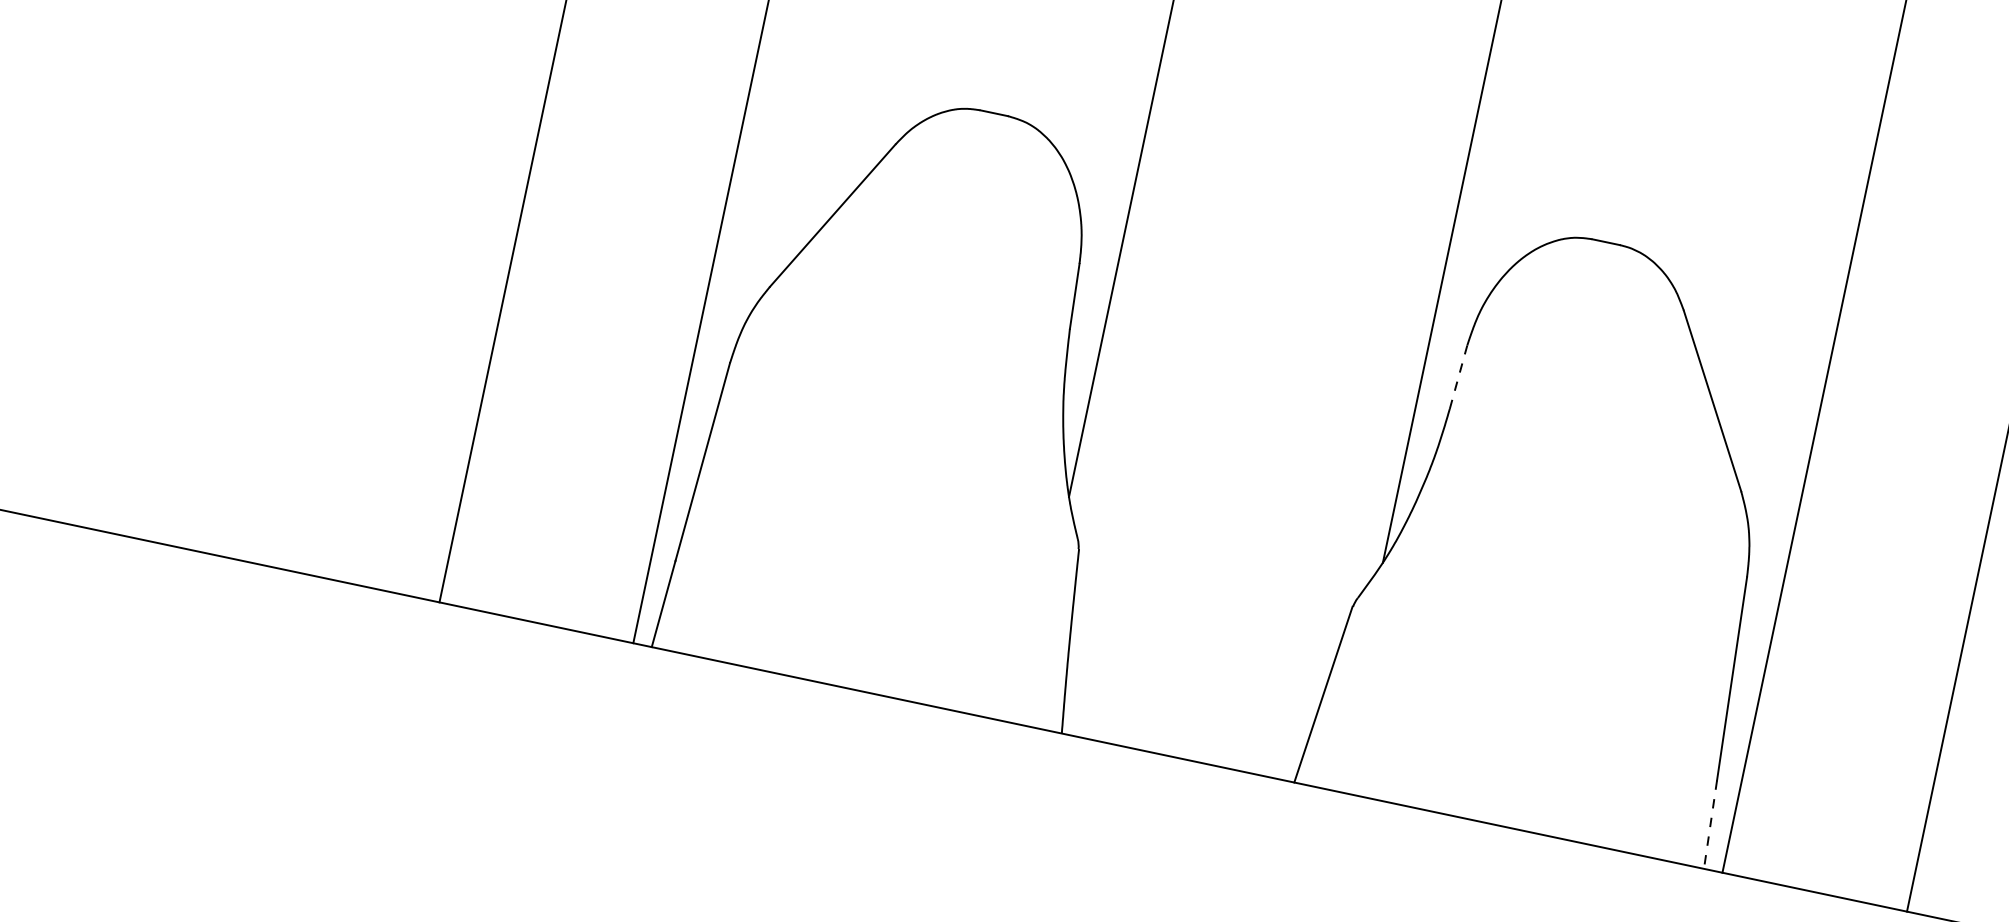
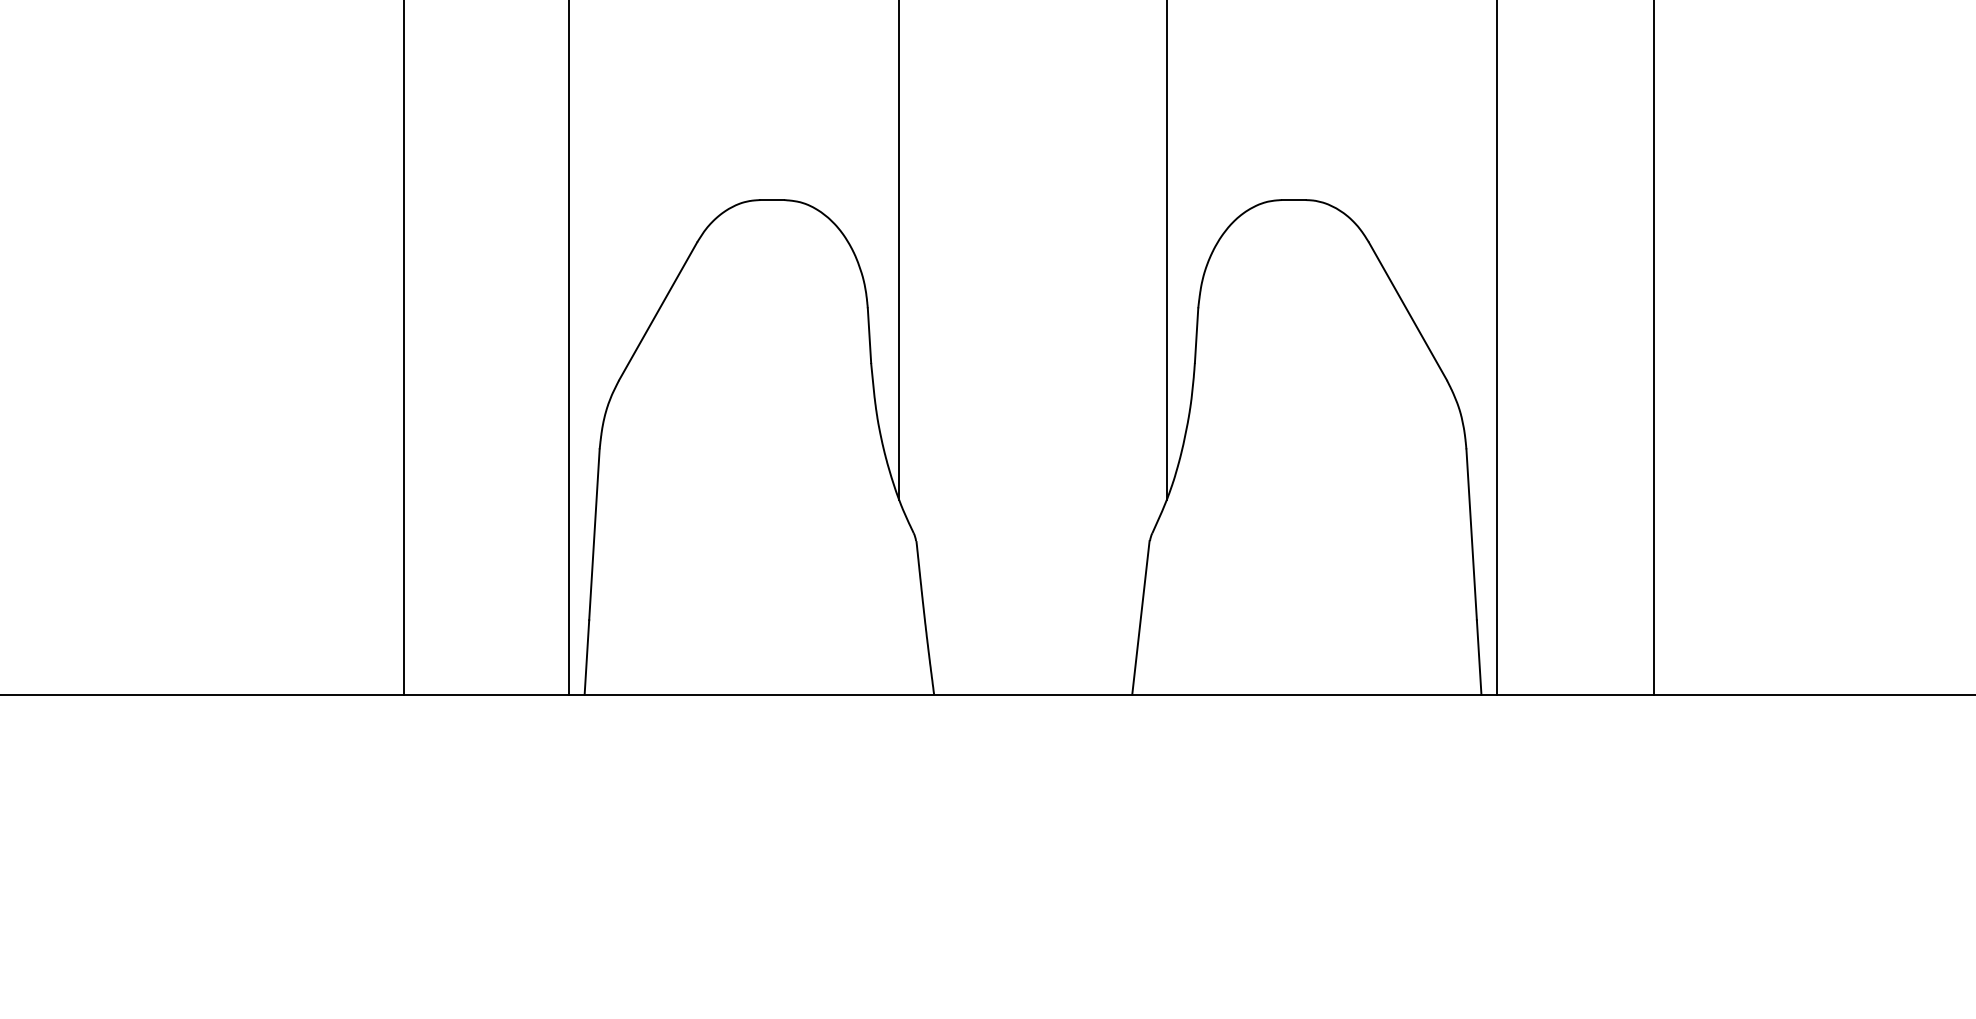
line: (1458, 377) -> (1196, 335), dashed -> solid
line: (1710, 824) -> (1479, 657), dashed -> solid

